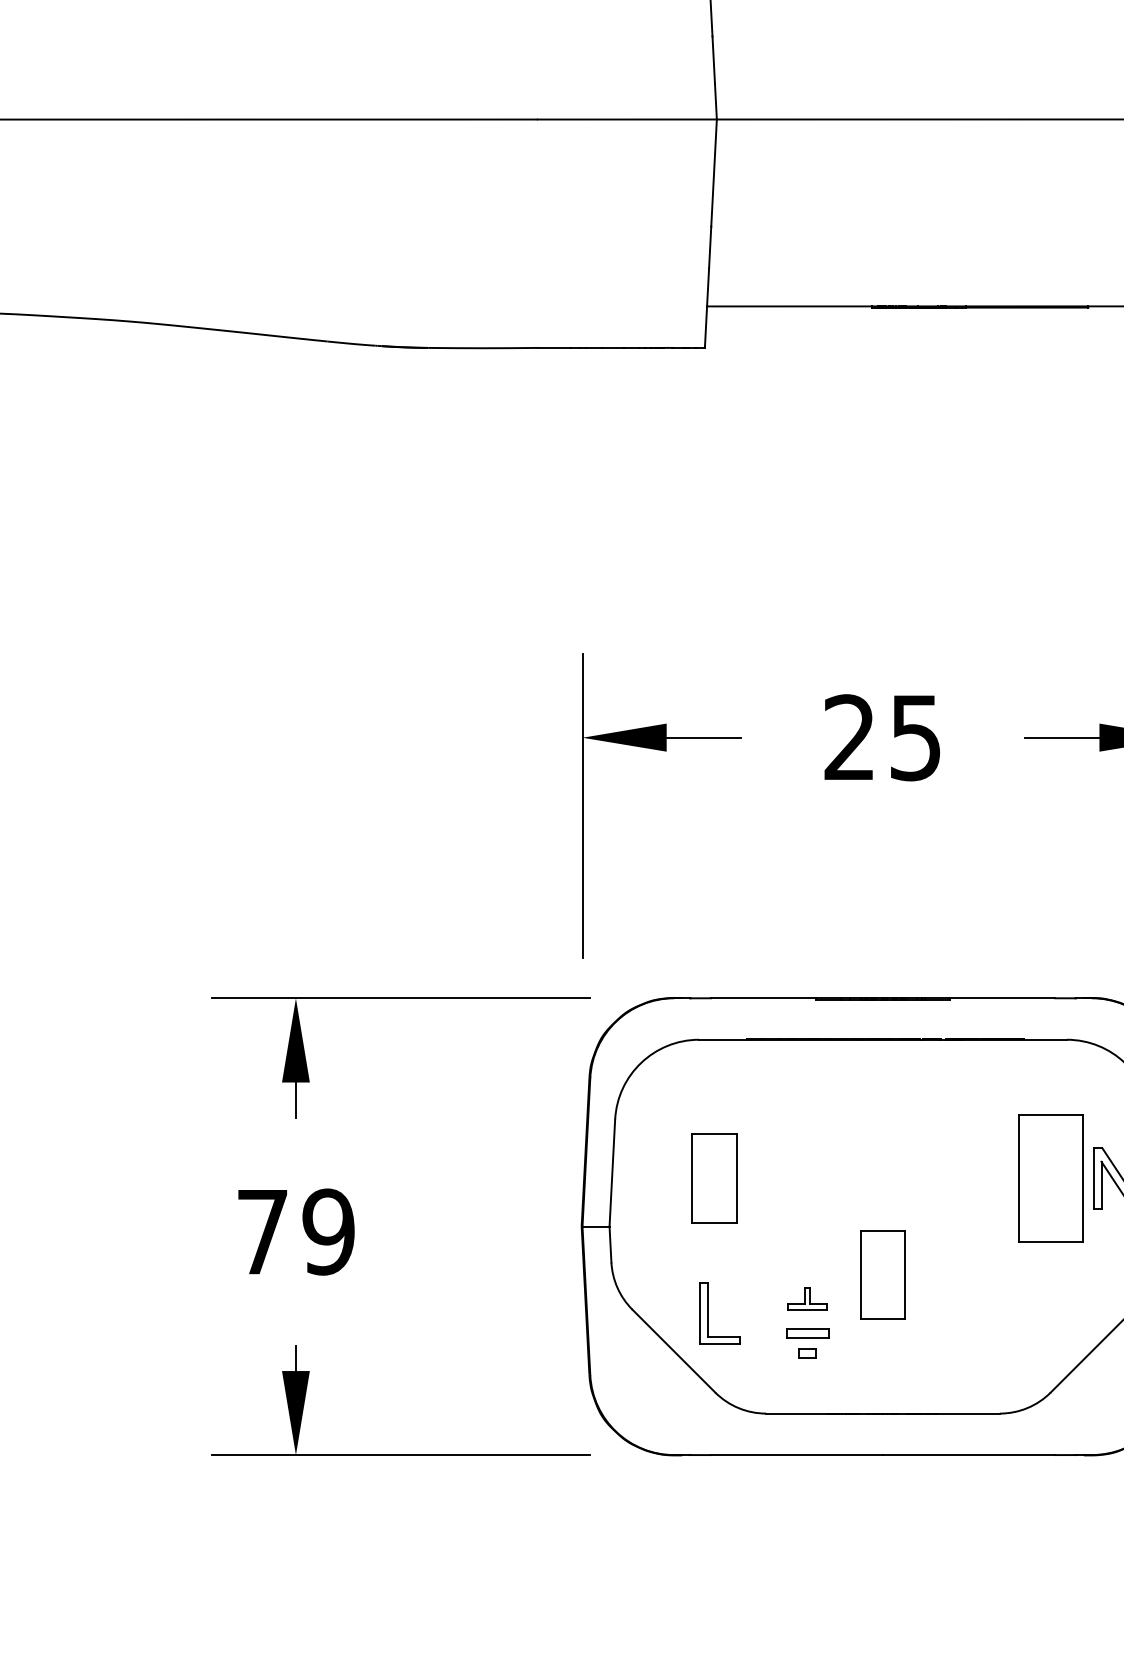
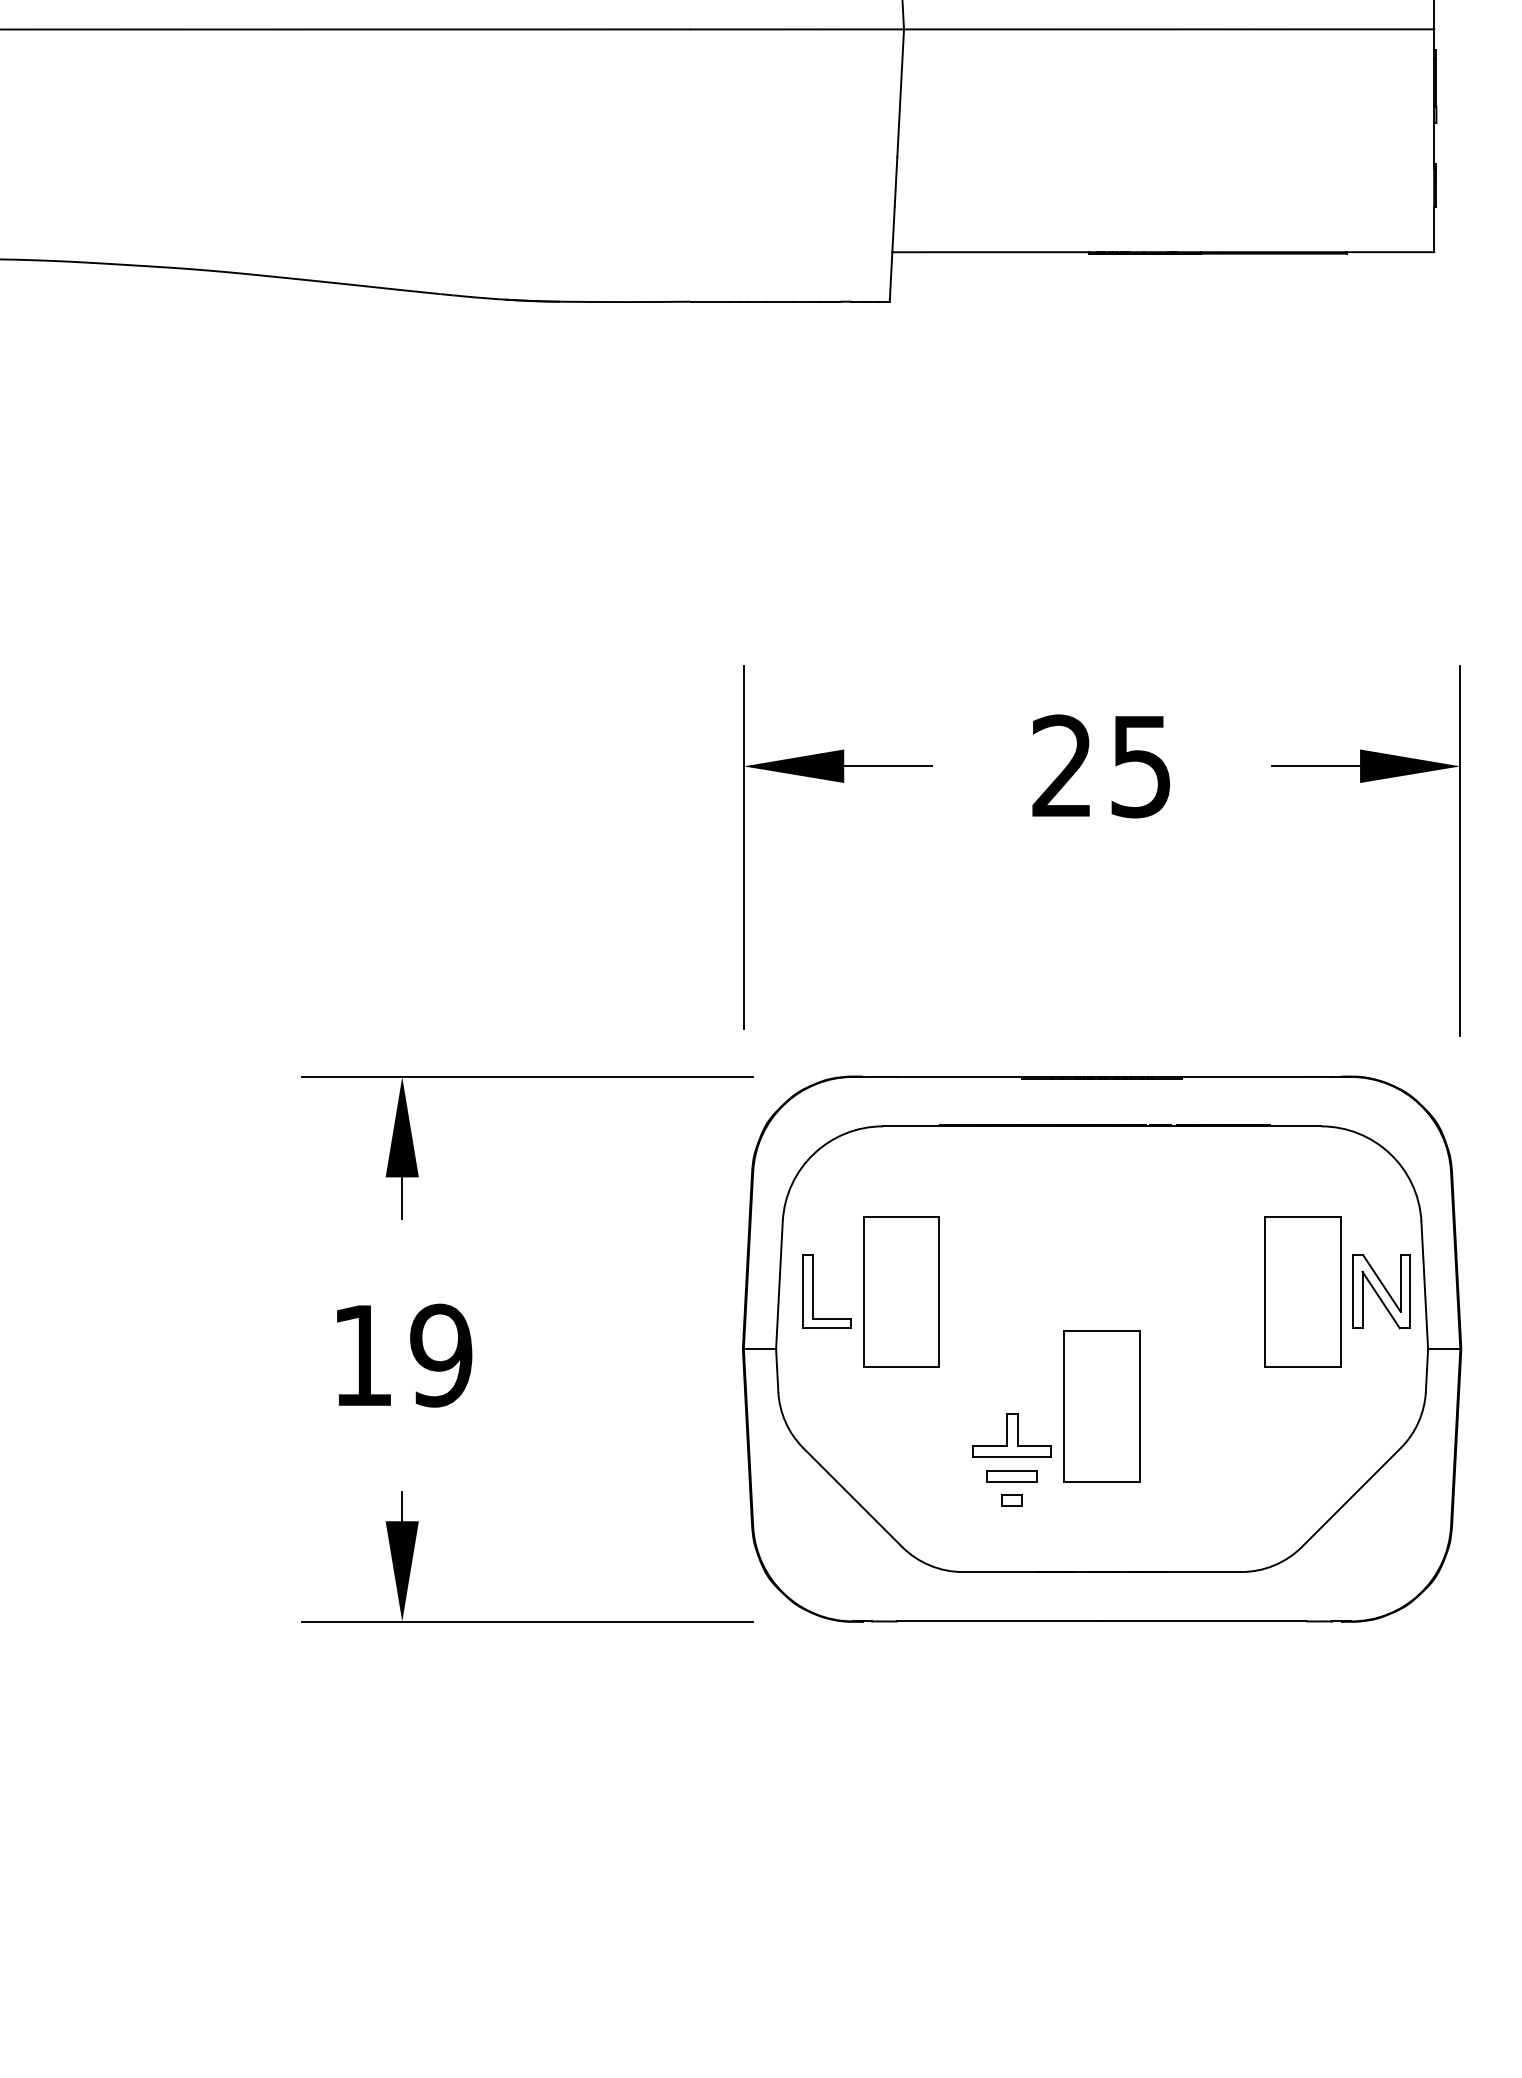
part: (714, 1178) -> (901, 1291), size x1.43
text: (262, 1231) -> (362, 1355), 79 -> 19
part: (882, 1274) -> (1101, 1406), size x1.43
part: (807, 1299) -> (1011, 1435), size x1.67
part: (708, 1313) -> (813, 1291), moved

